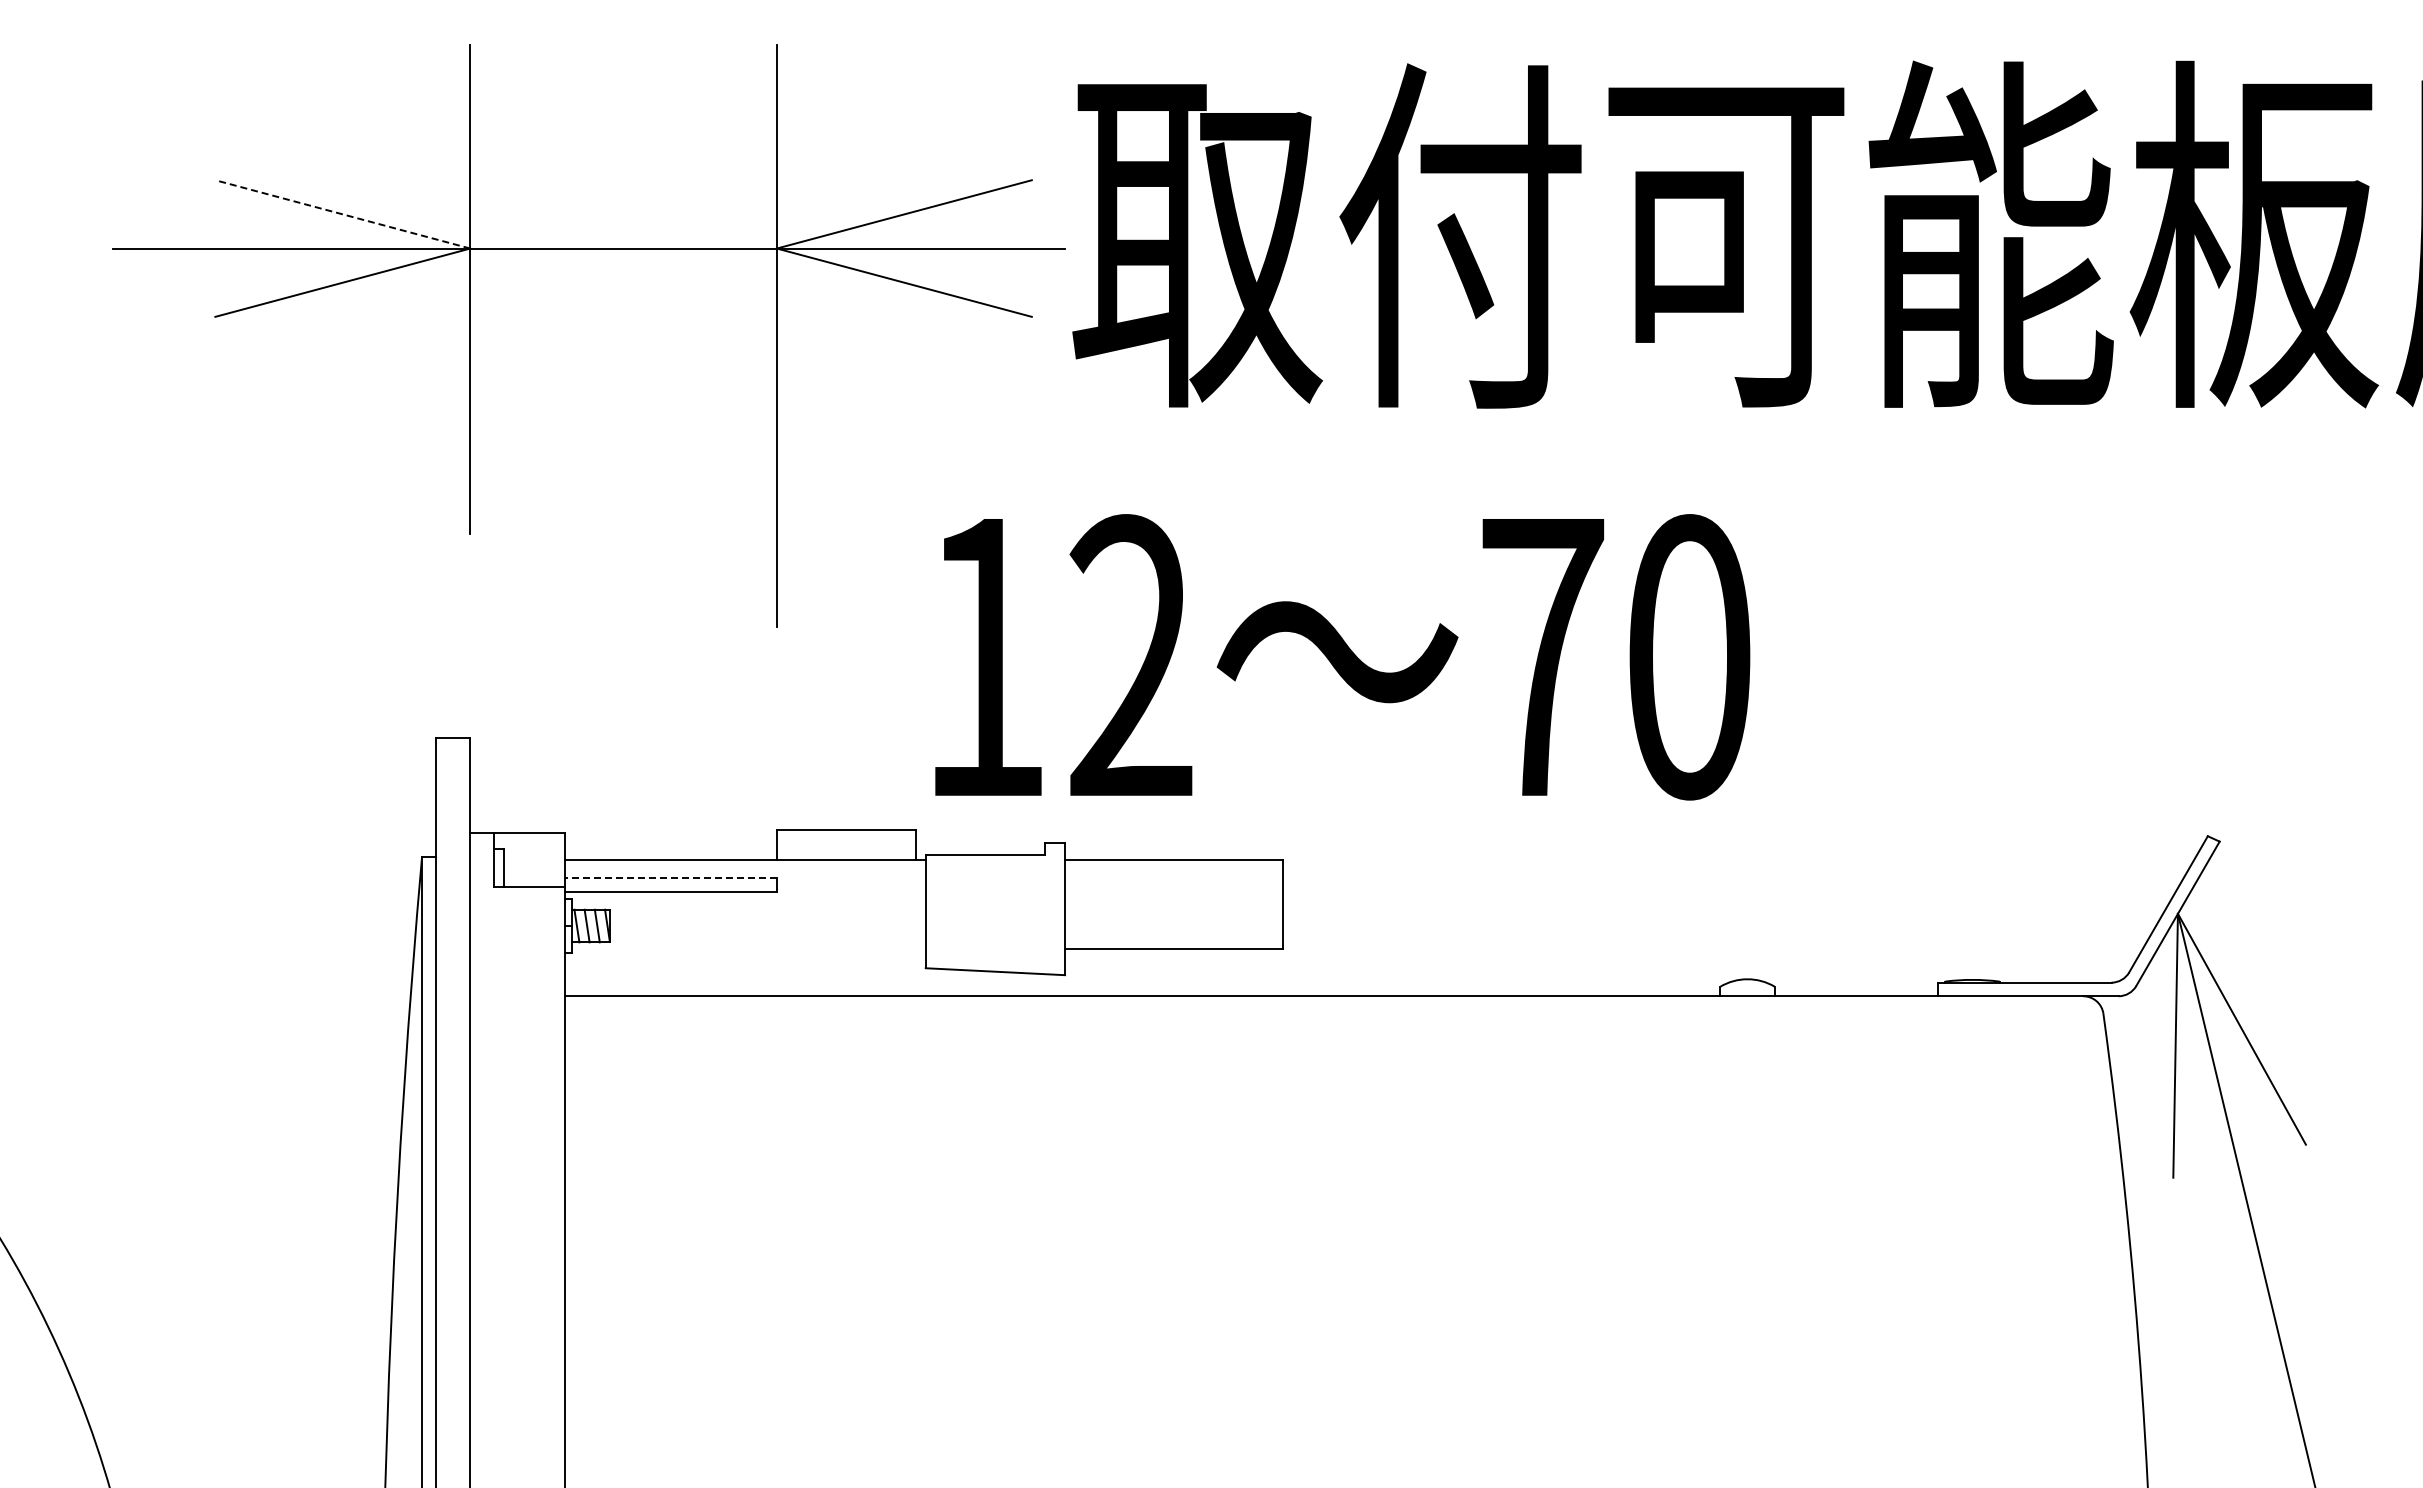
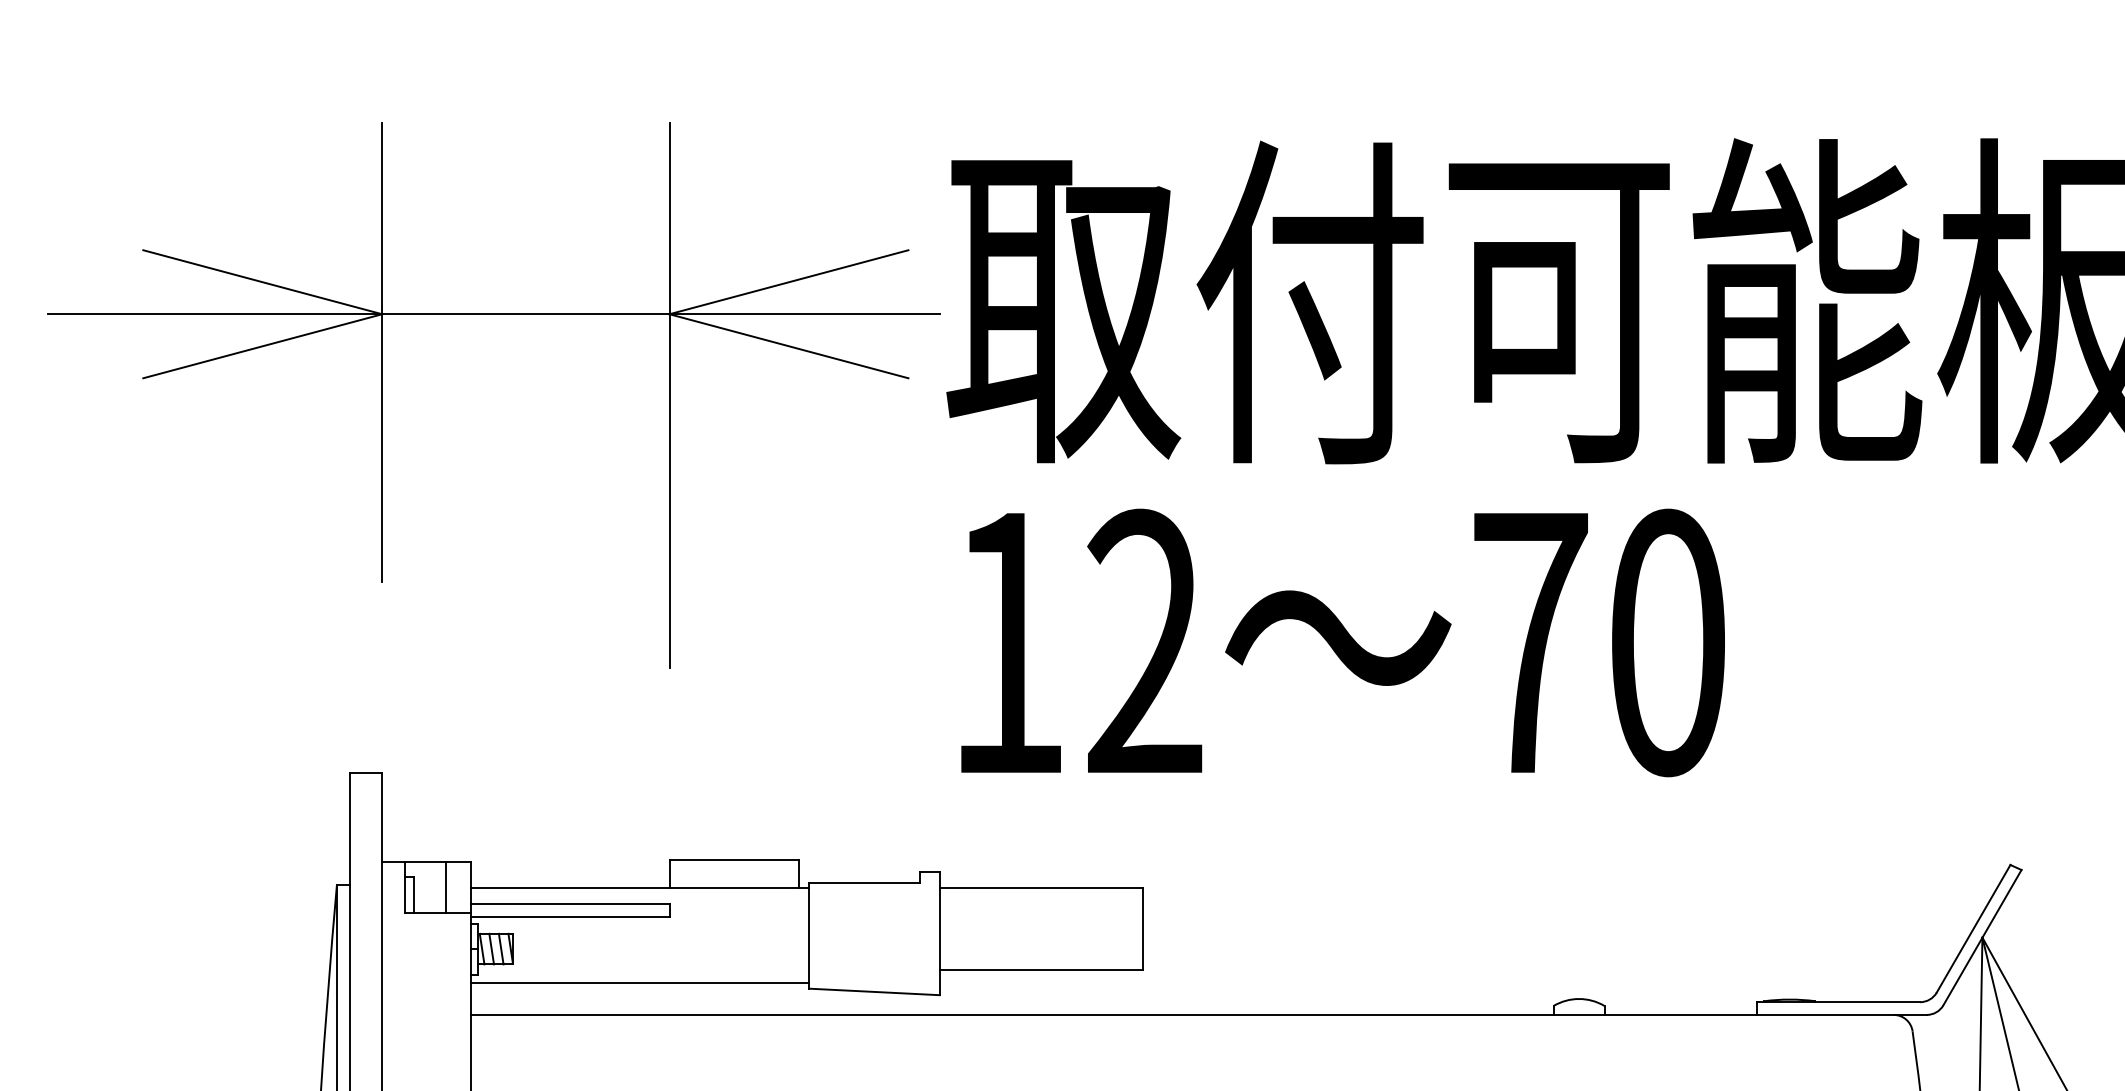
line: (342, 214) -> (262, 282), dashed -> solid
text: (1342, 657) -> (1342, 643), moved
line: (538, 860) -> (446, 887), added
line: (670, 877) -> (569, 903), dashed -> solid
line: (744, 962) -> (639, 983), added

